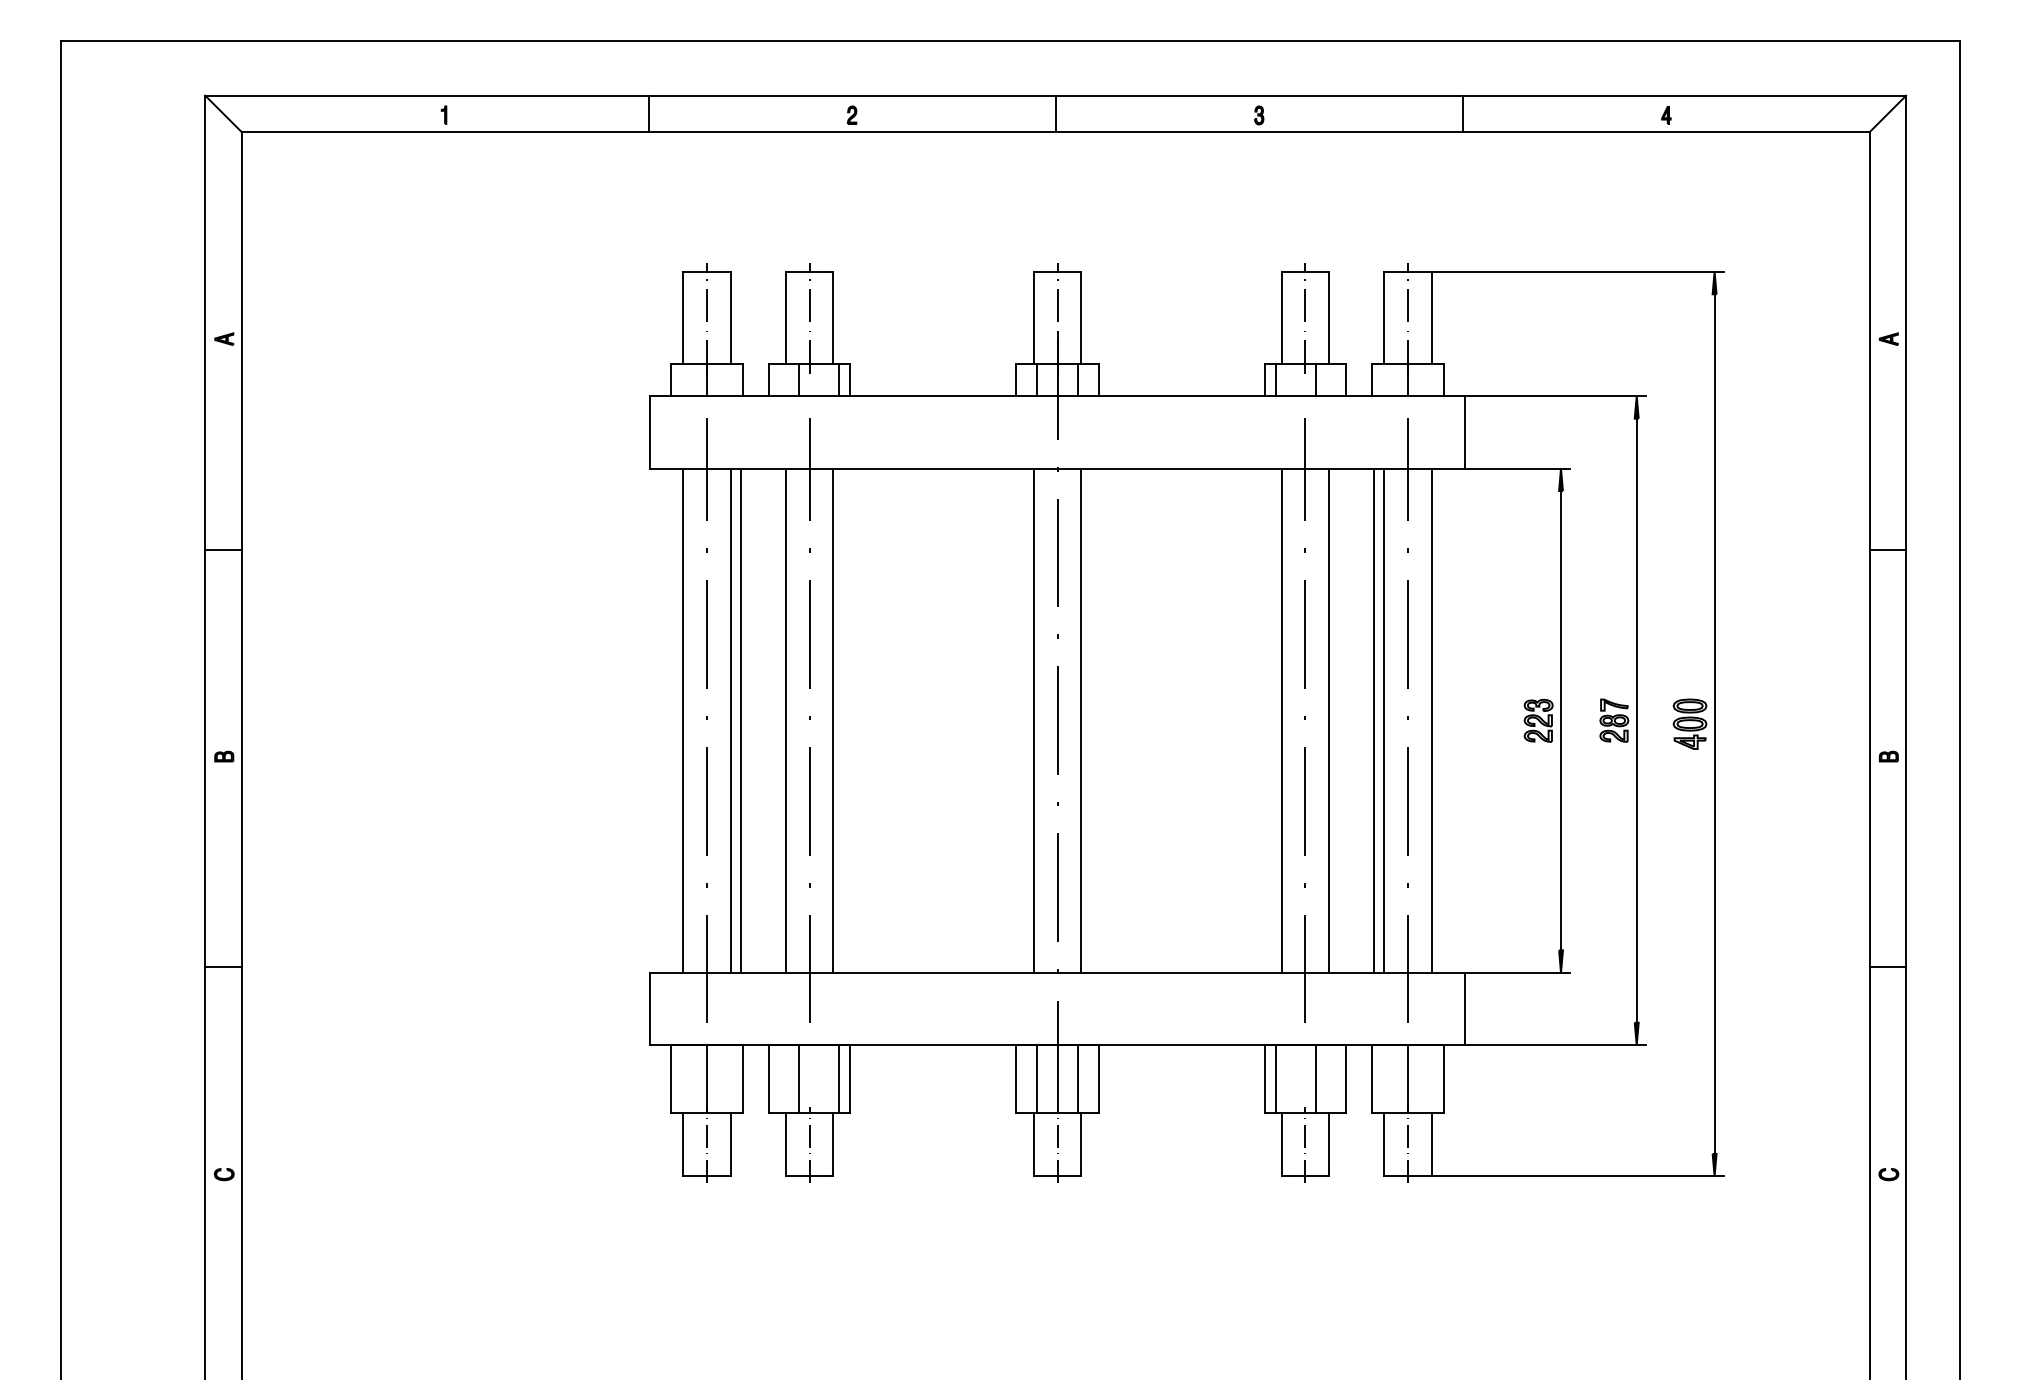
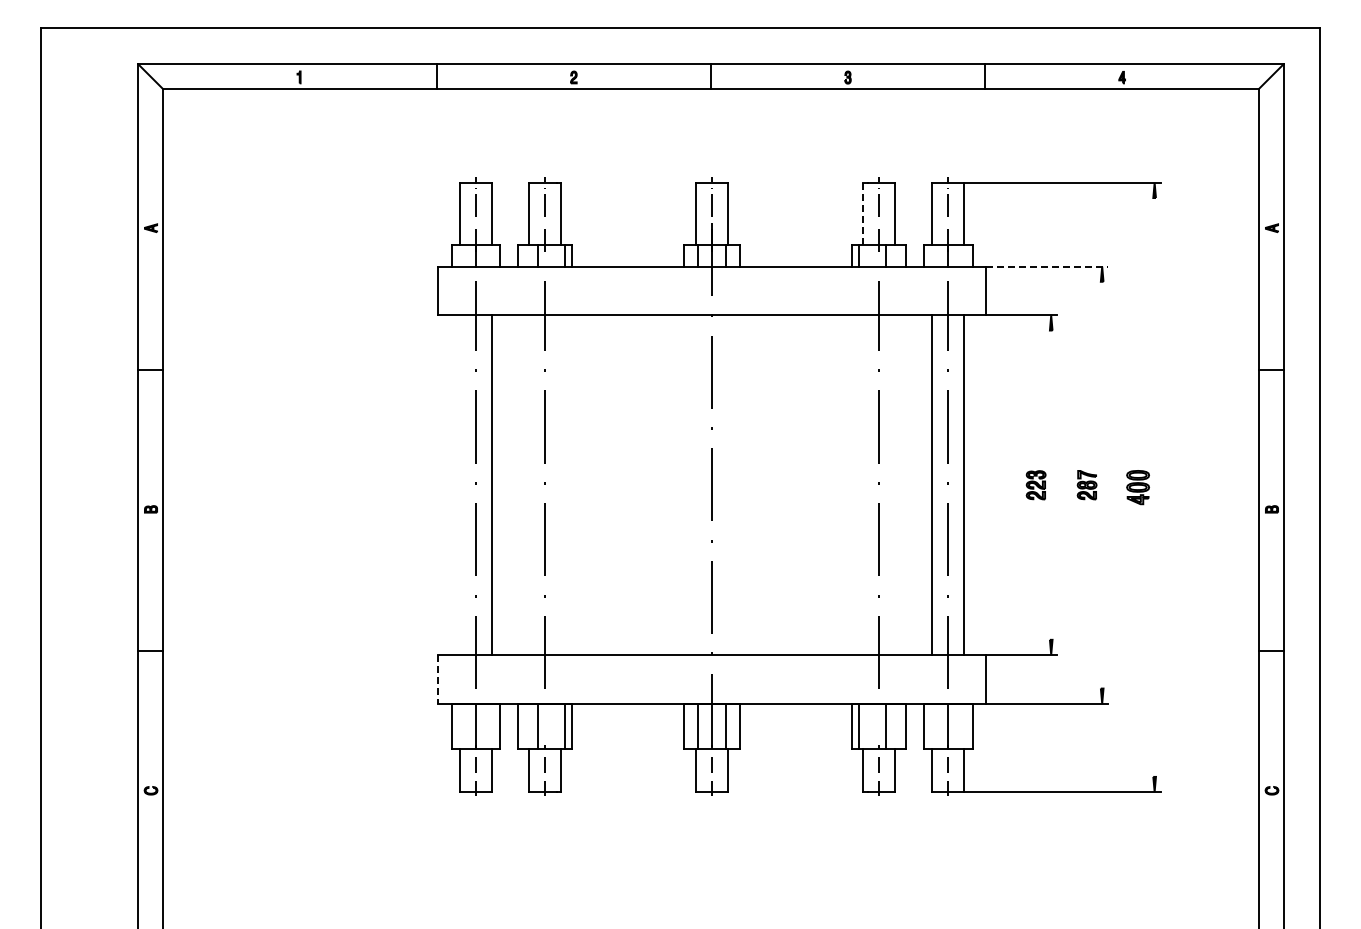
line: (1282, 317) -> (863, 213), solid -> dashed
line: (1555, 395) -> (1047, 266), solid -> dashed
line: (683, 719) -> (460, 484), removed
line: (740, 719) -> (498, 484), removed
line: (786, 719) -> (529, 484), removed
line: (833, 719) -> (561, 484), removed
line: (1034, 719) -> (696, 484), removed
line: (1081, 719) -> (728, 484), removed
line: (1282, 719) -> (863, 484), removed
line: (1329, 719) -> (895, 484), removed
line: (1374, 719) -> (925, 484), removed
line: (1561, 719) -> (1051, 484), removed
line: (1637, 719) -> (1102, 484), removed
line: (1714, 724) -> (1154, 487), removed
line: (651, 1009) -> (438, 679), solid -> dashed

